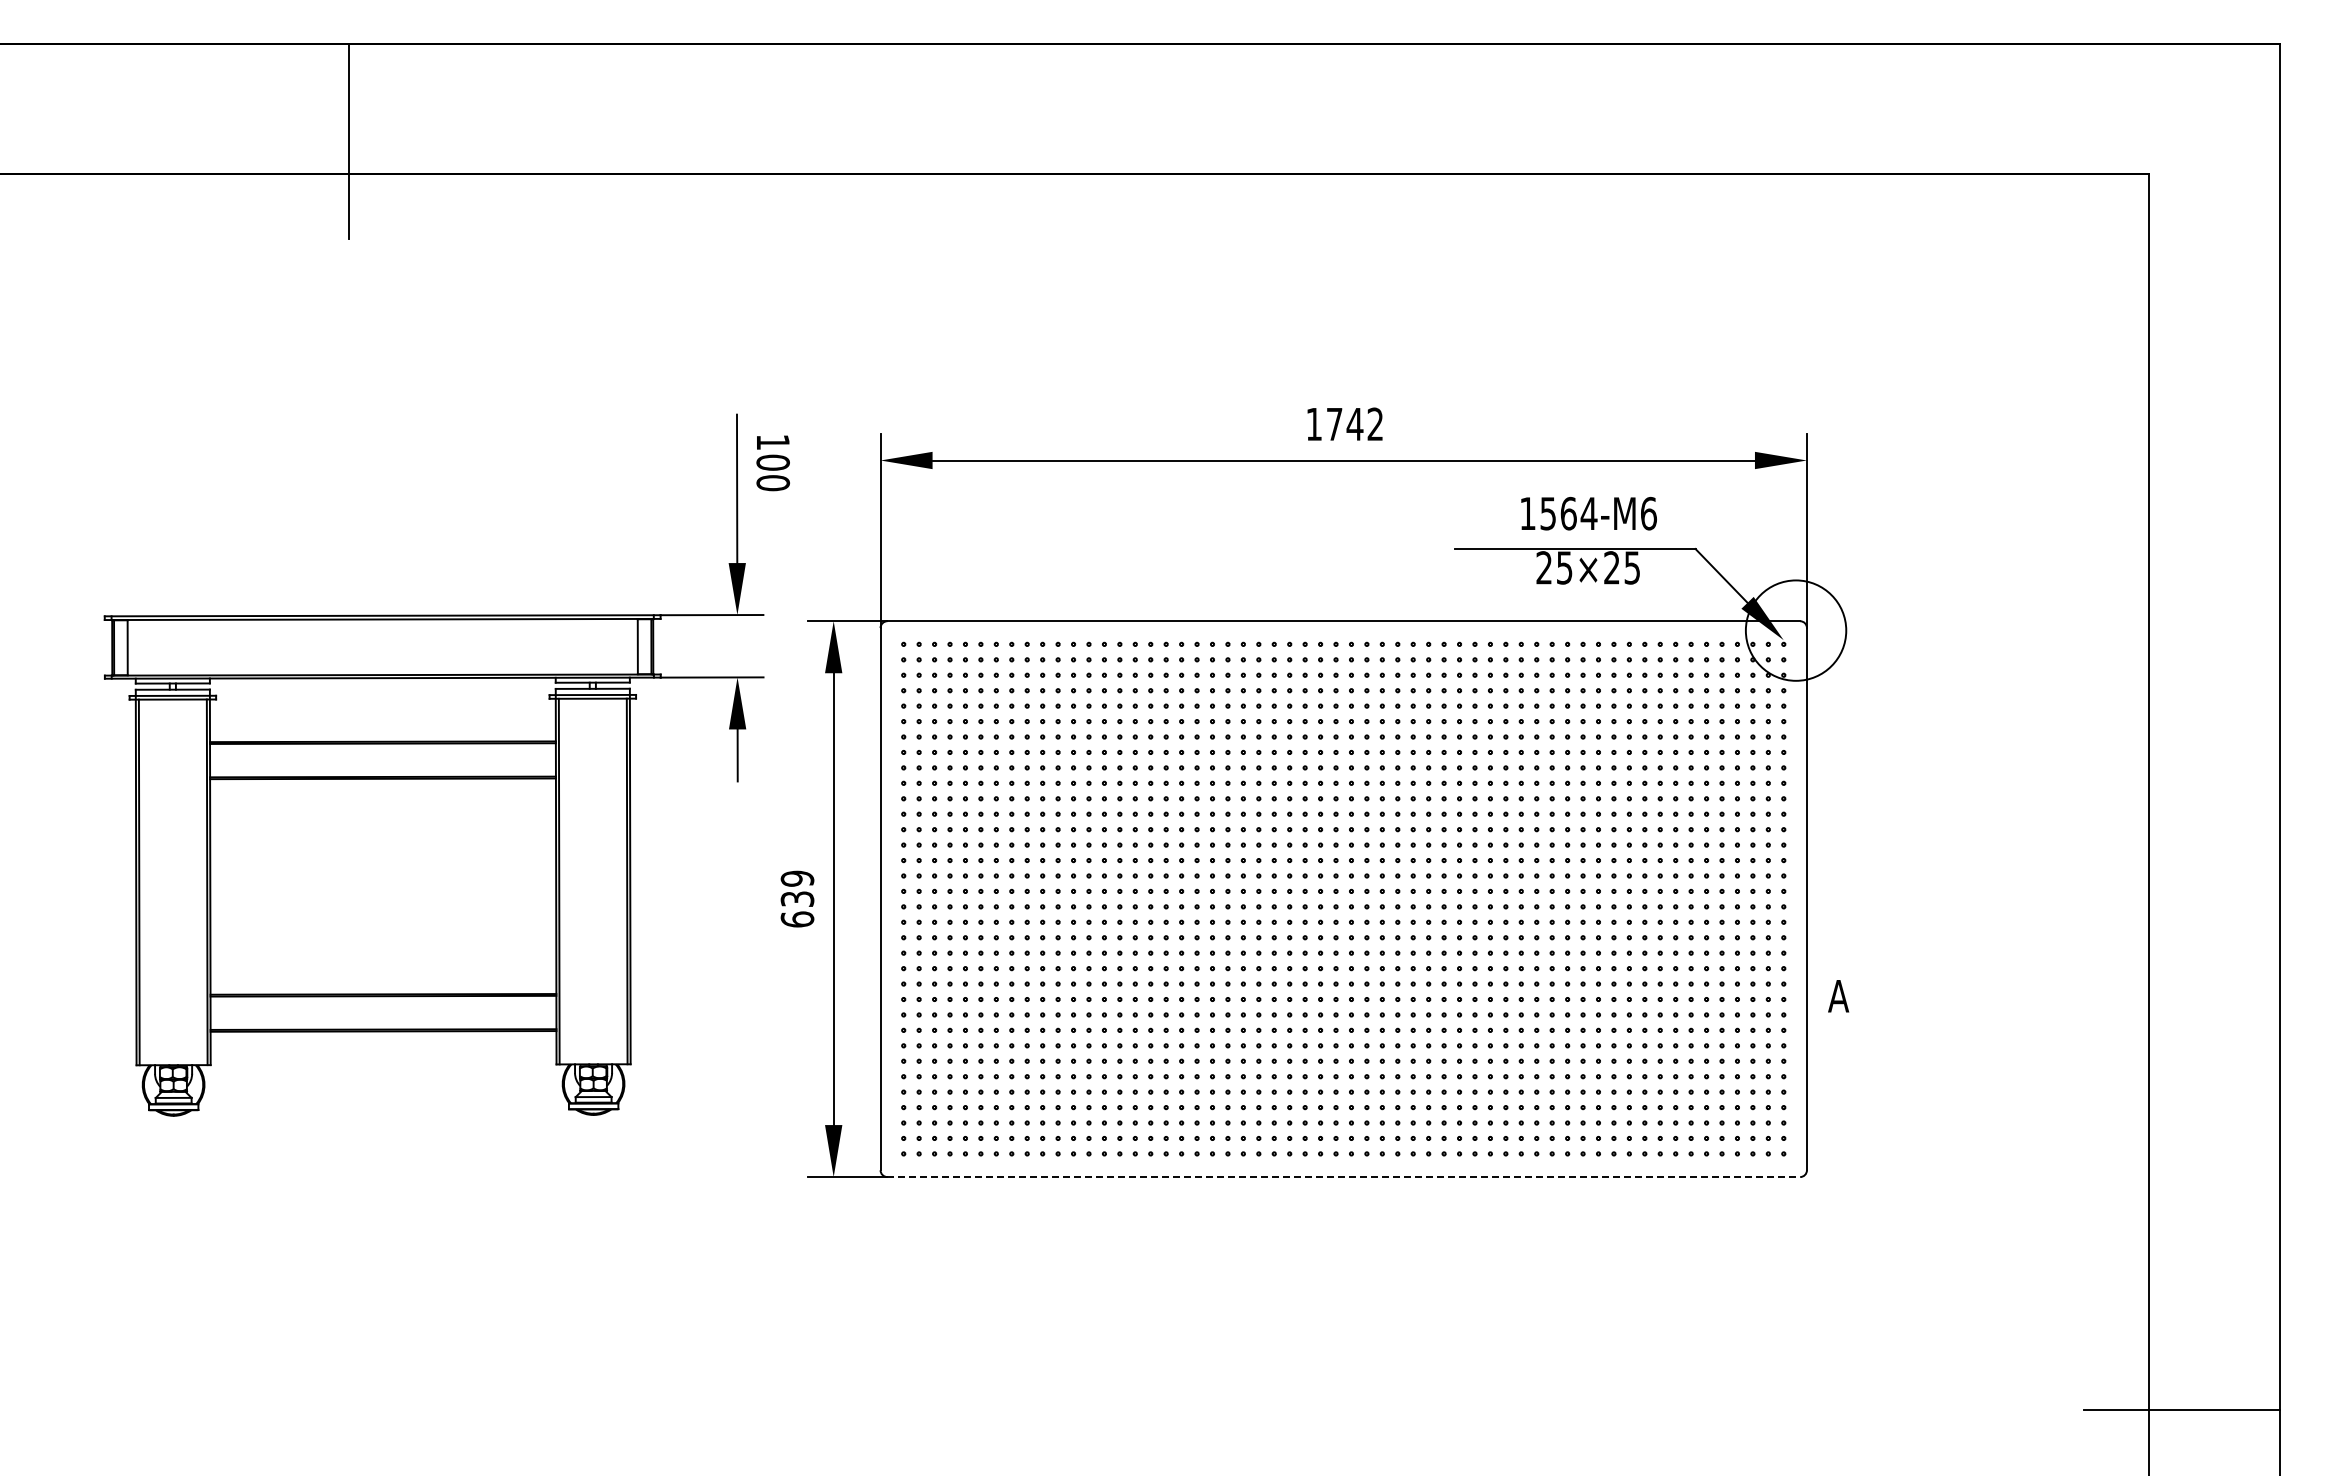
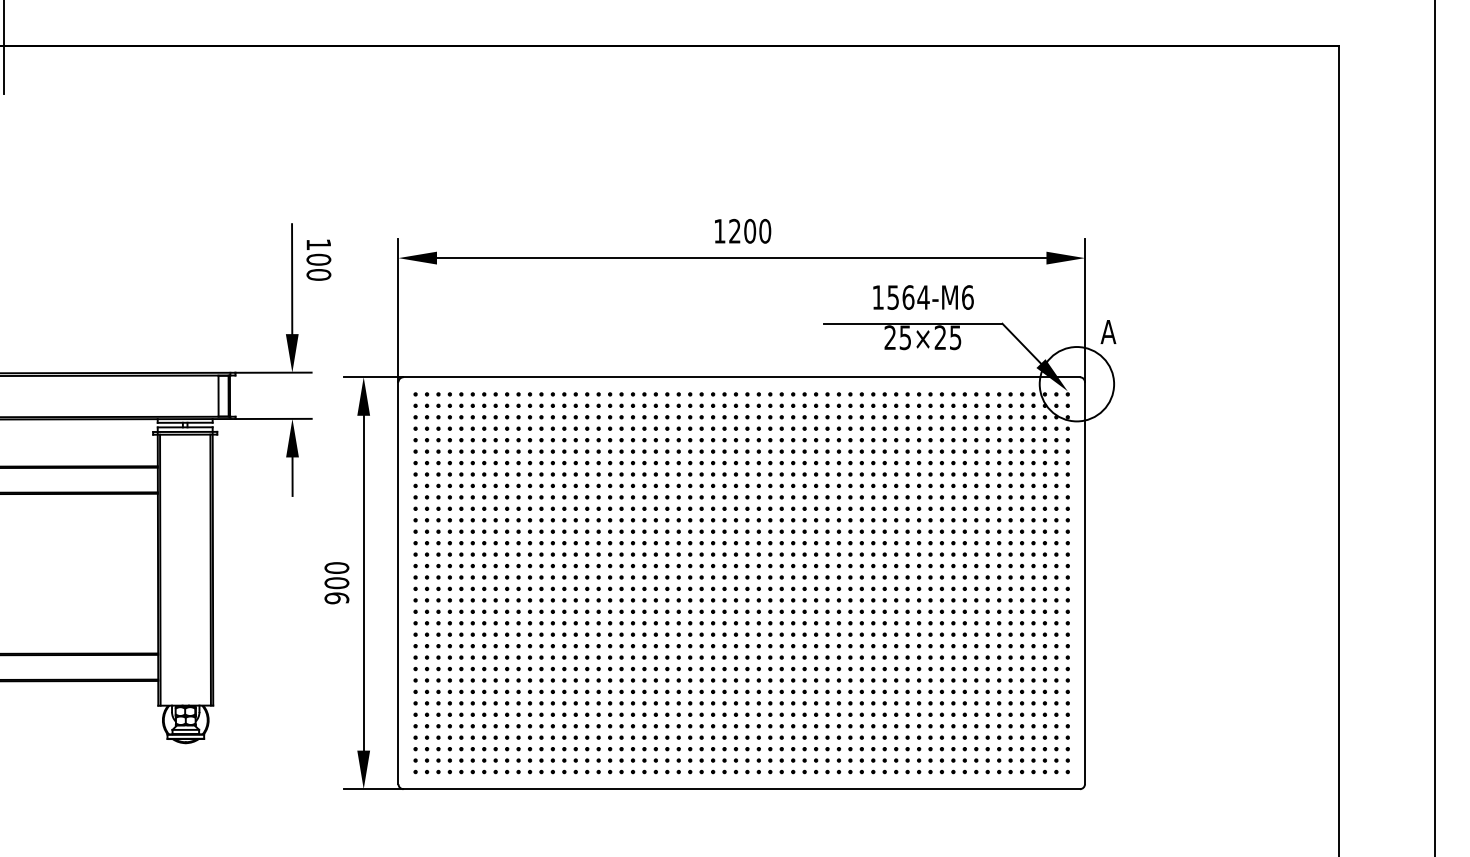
text: (1354, 424) -> (749, 231), 1742 -> 1200
text: (797, 898) -> (336, 582), 639 -> 900
text: (1838, 996) -> (1108, 332), moved
line: (1344, 1177) -> (742, 789), dashed -> solid

